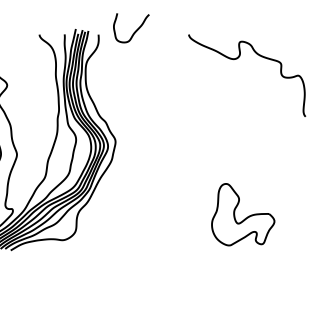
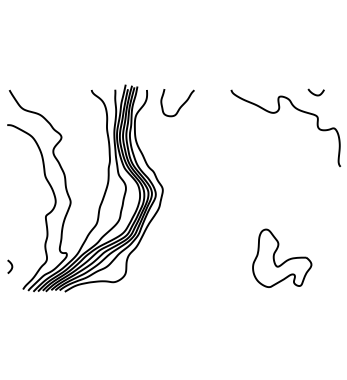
curve: (135, 29) -> (181, 104), moved
curve: (277, 38) -> (314, 93), added

